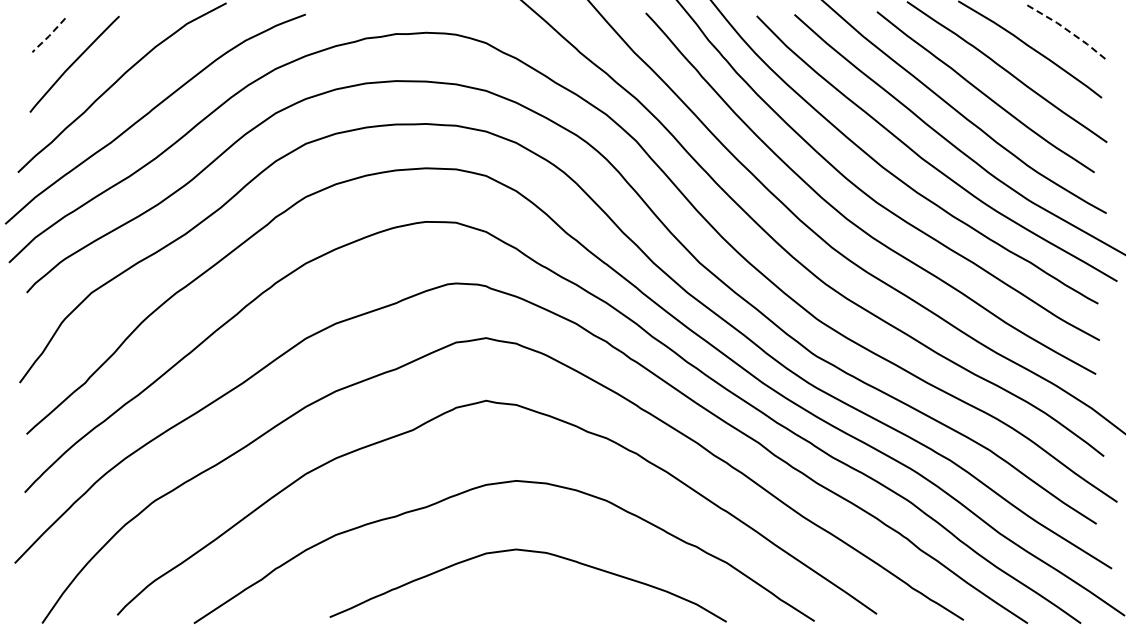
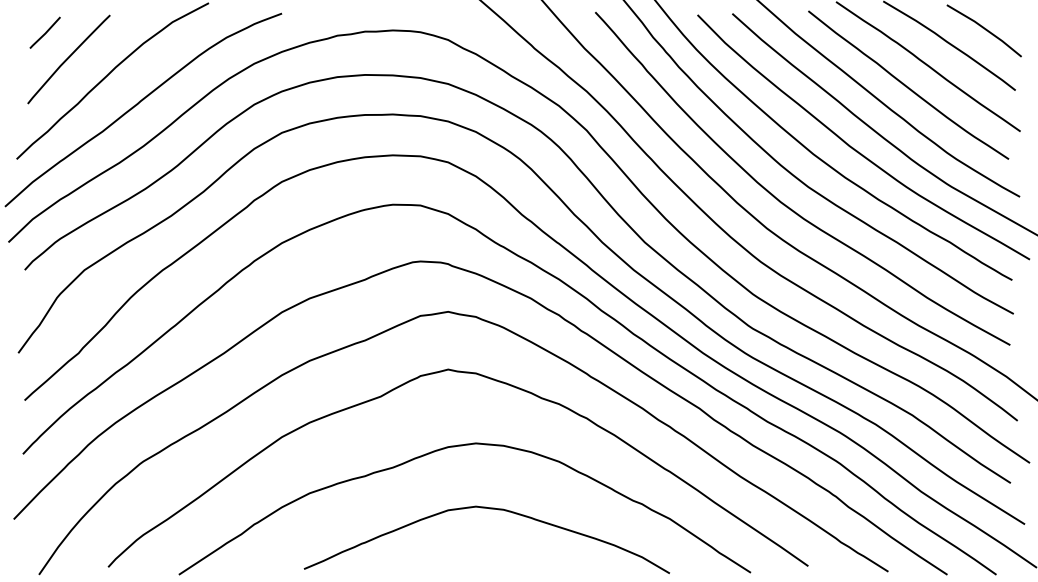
line: (1069, 31) -> (985, 29), dashed -> solid
line: (49, 36) -> (45, 33), dashed -> solid

